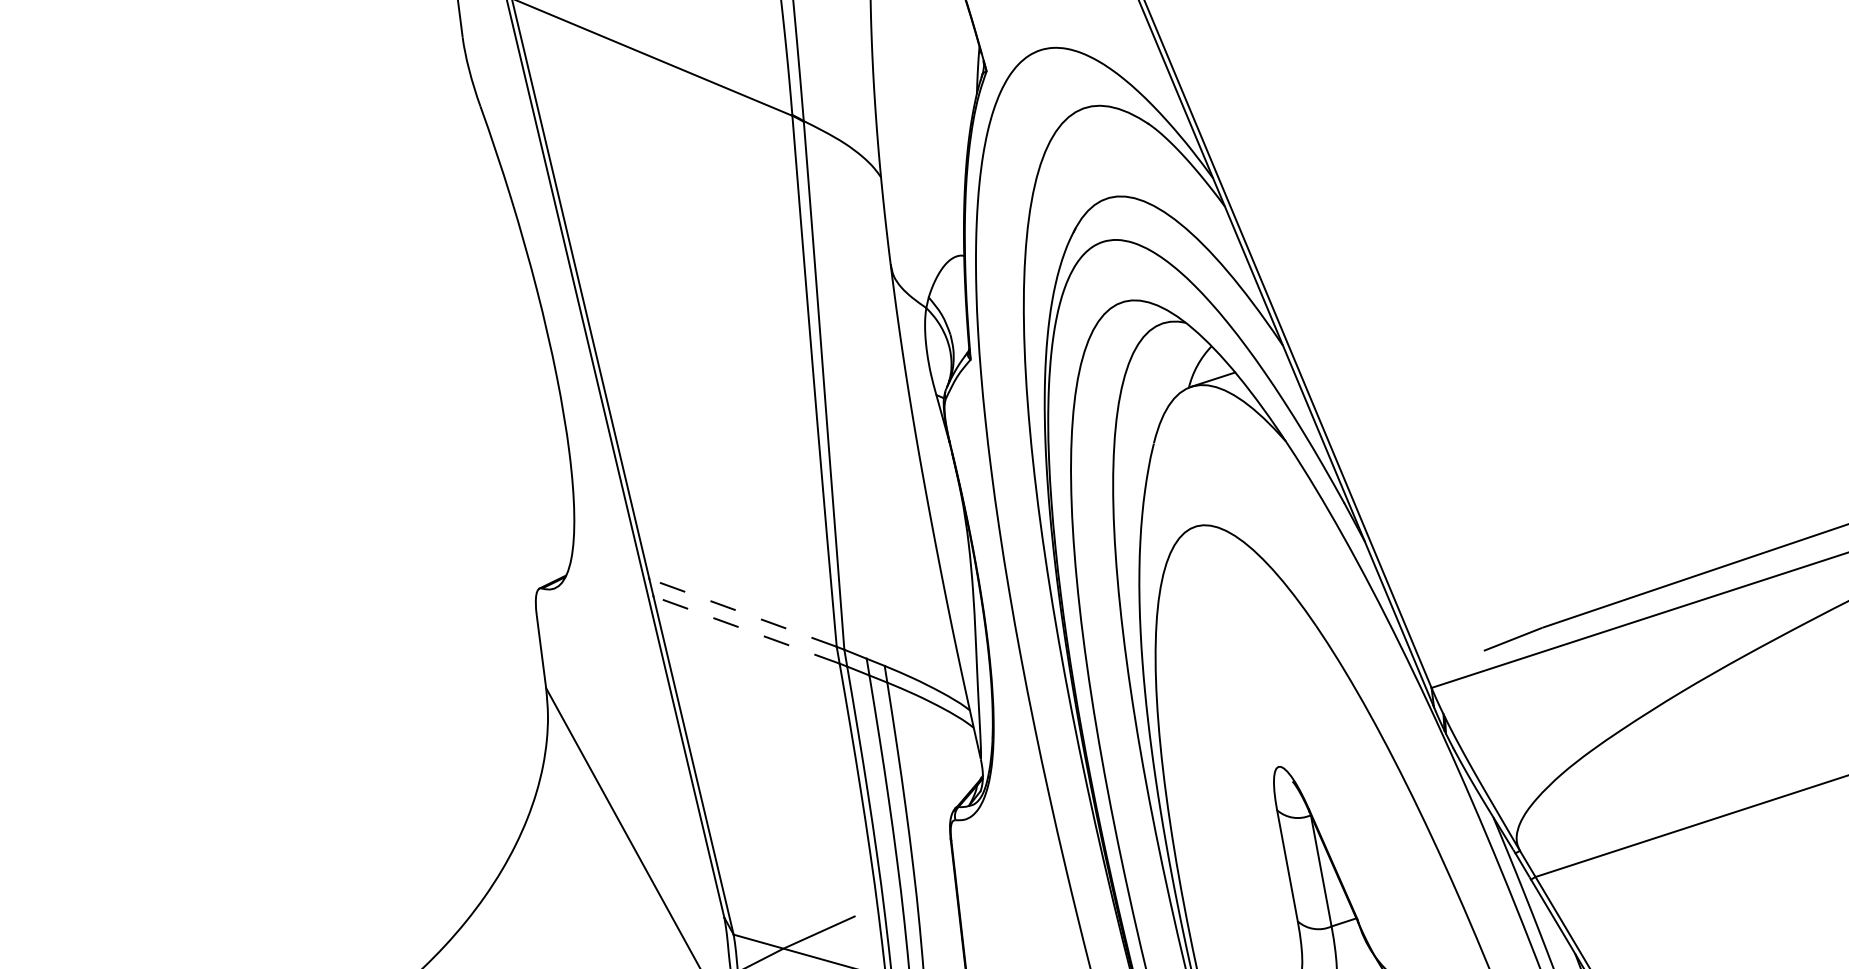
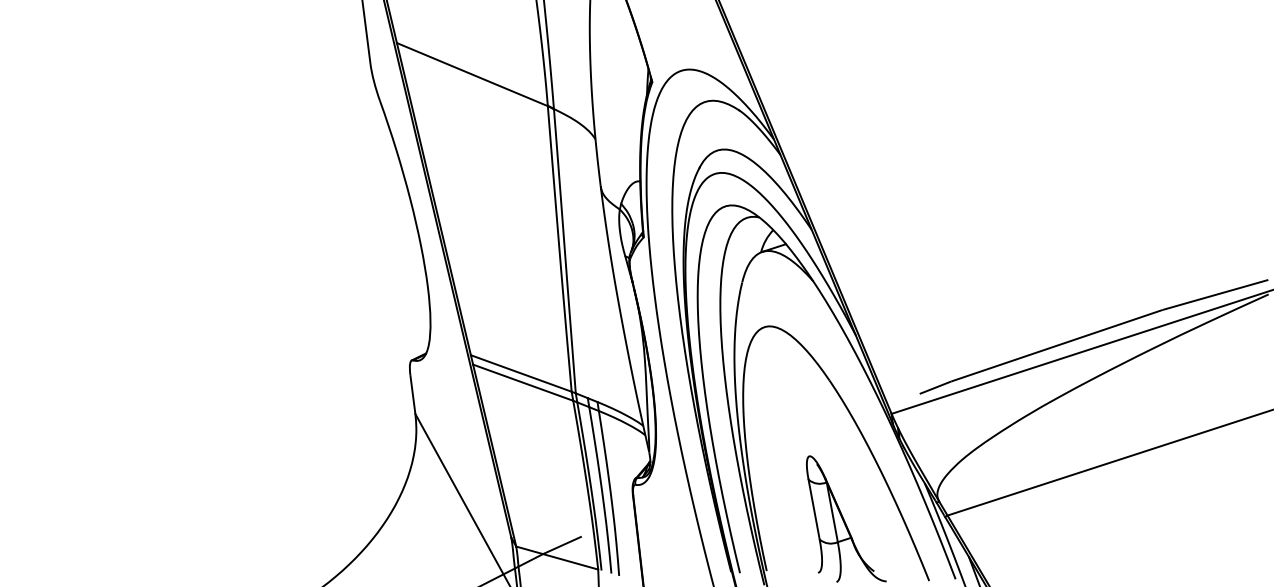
line: (743, 612) -> (521, 373), dashed -> solid
line: (745, 629) -> (522, 382), dashed -> solid

